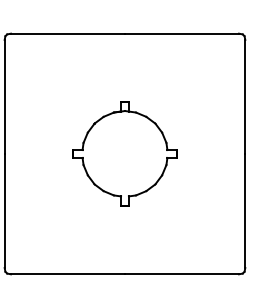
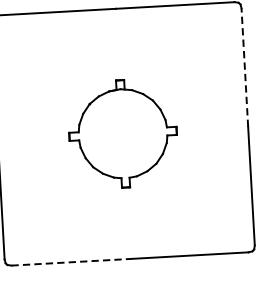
line: (245, 96) -> (245, 67), solid -> dashed
line: (68, 274) -> (71, 262), solid -> dashed

